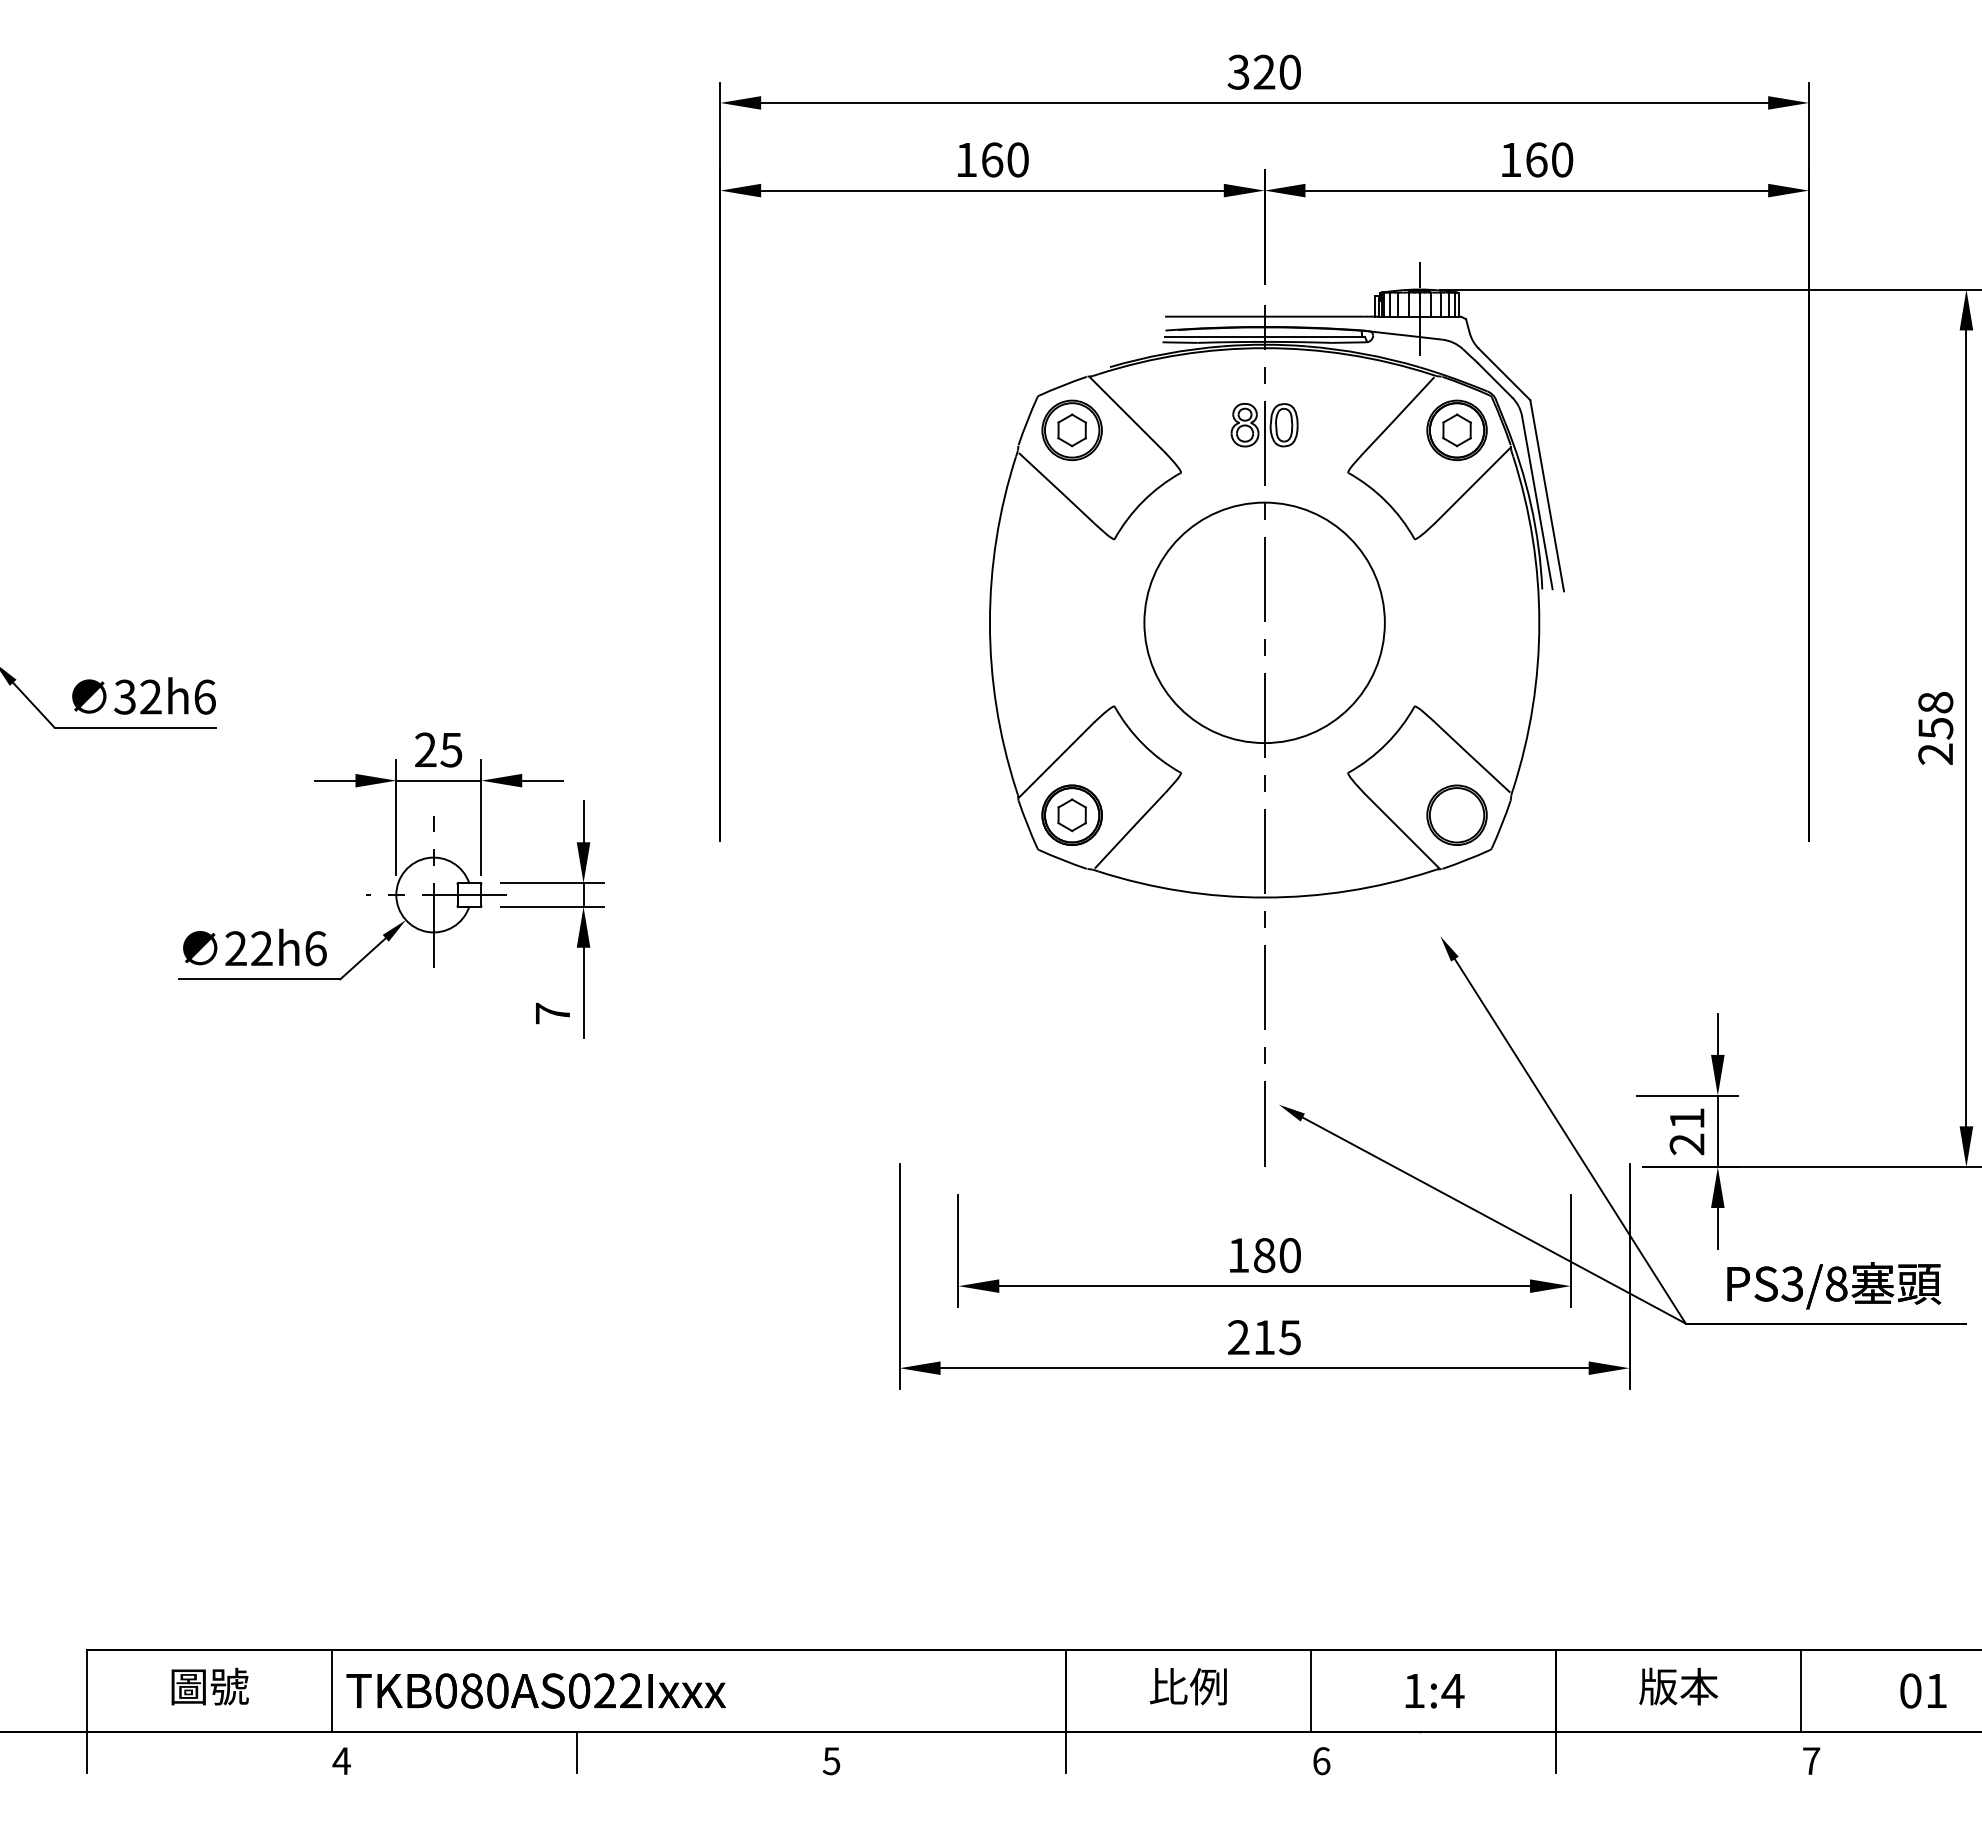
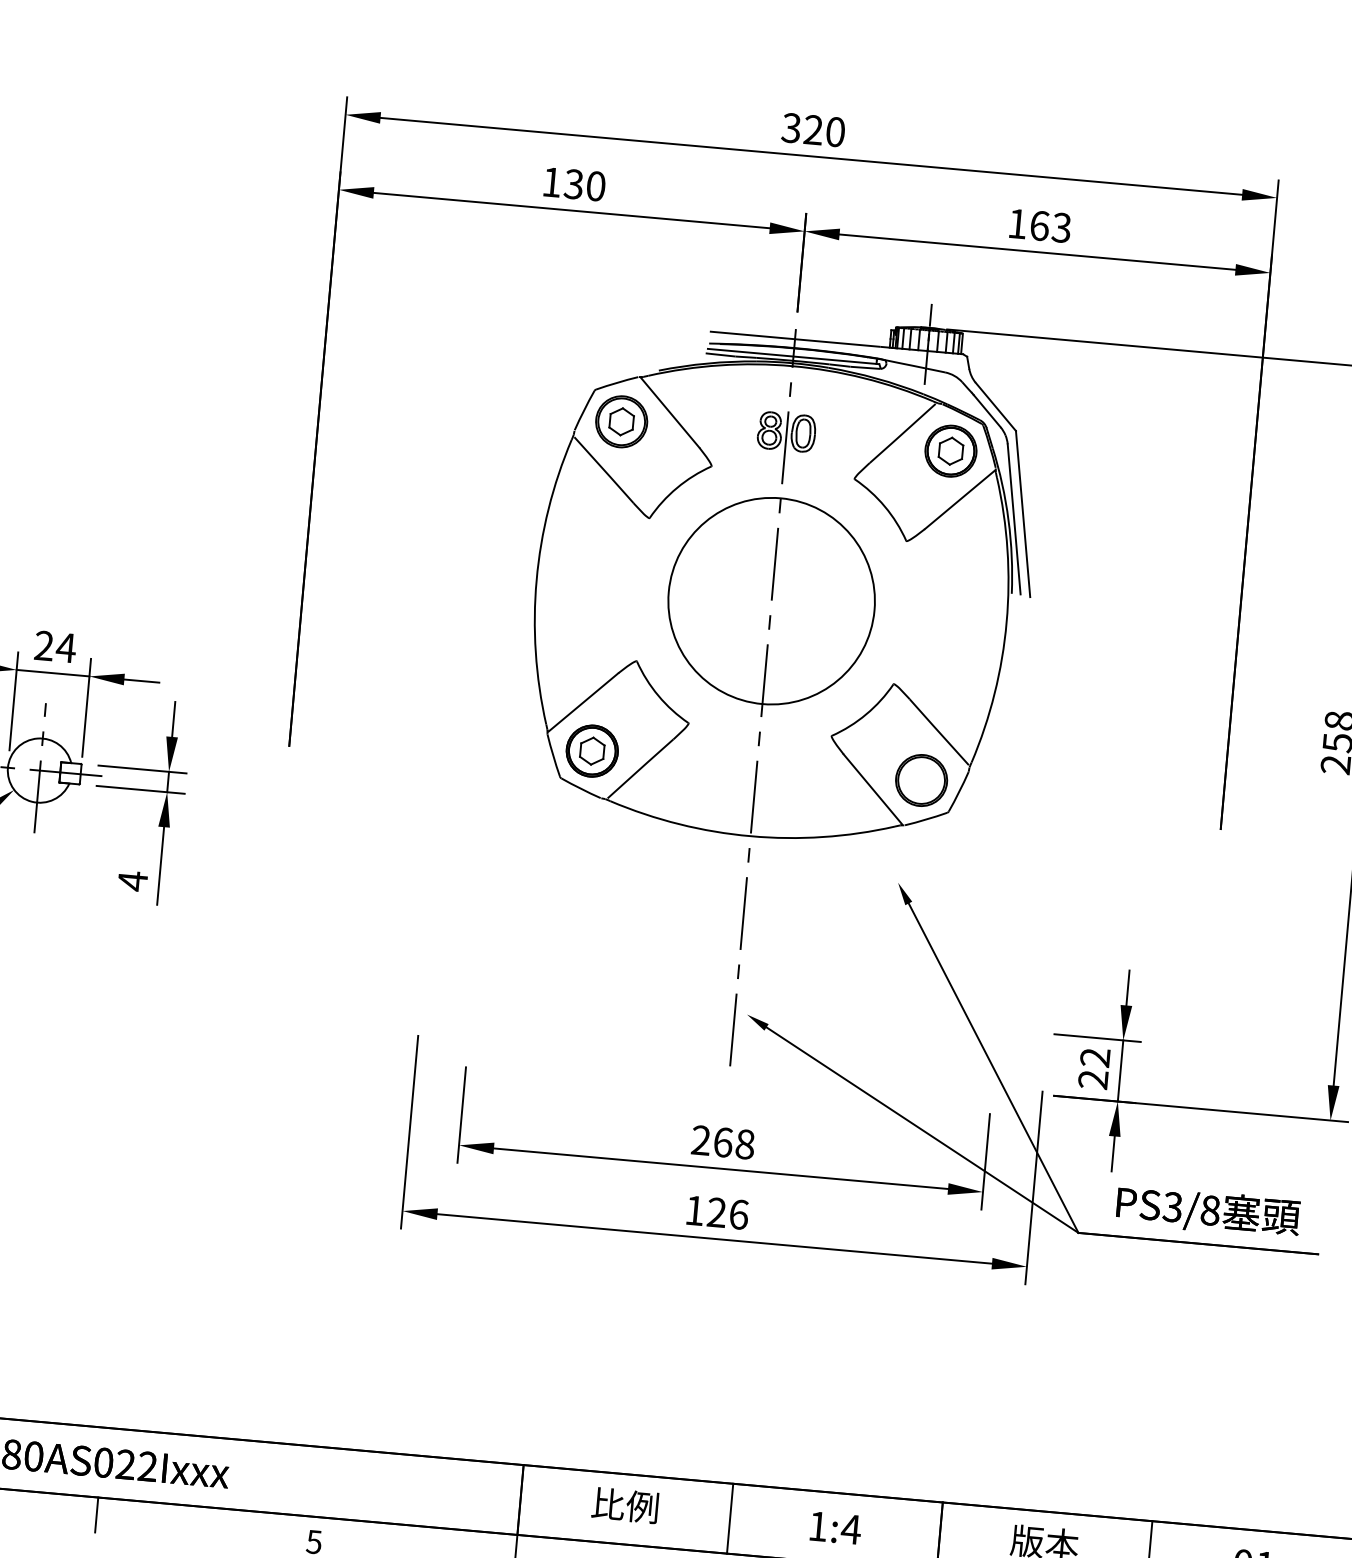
text: (992, 159) -> (574, 183), 160 -> 130
text: (1562, 159) -> (1061, 227), 160 -> 163
text: (451, 750) -> (66, 648), 25 -> 24
text: (552, 1013) -> (132, 881), 7 -> 4
text: (1686, 1118) -> (1094, 1057), 21 -> 22
text: (1264, 1255) -> (723, 1142), 180 -> 268
text: (1264, 1337) -> (716, 1212), 215 -> 126

